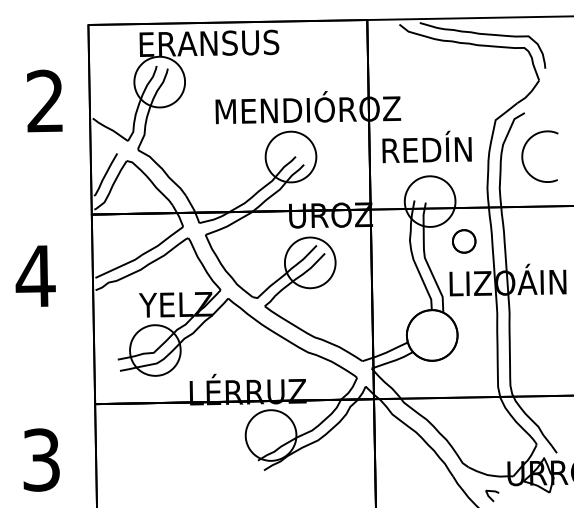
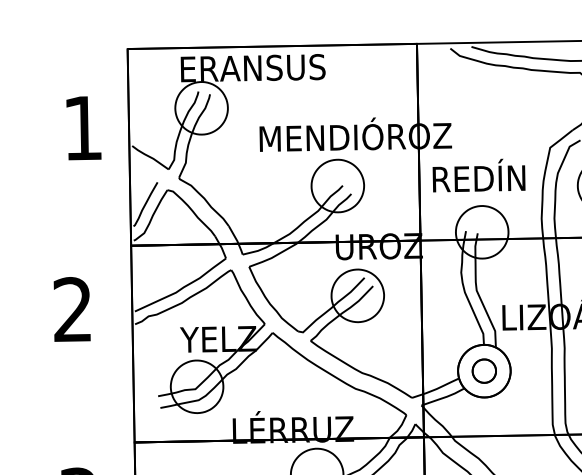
text: (45, 100) -> (83, 127), 2 -> 1
part: (464, 241) -> (484, 371), moved
text: (35, 275) -> (72, 308), 4 -> 2

